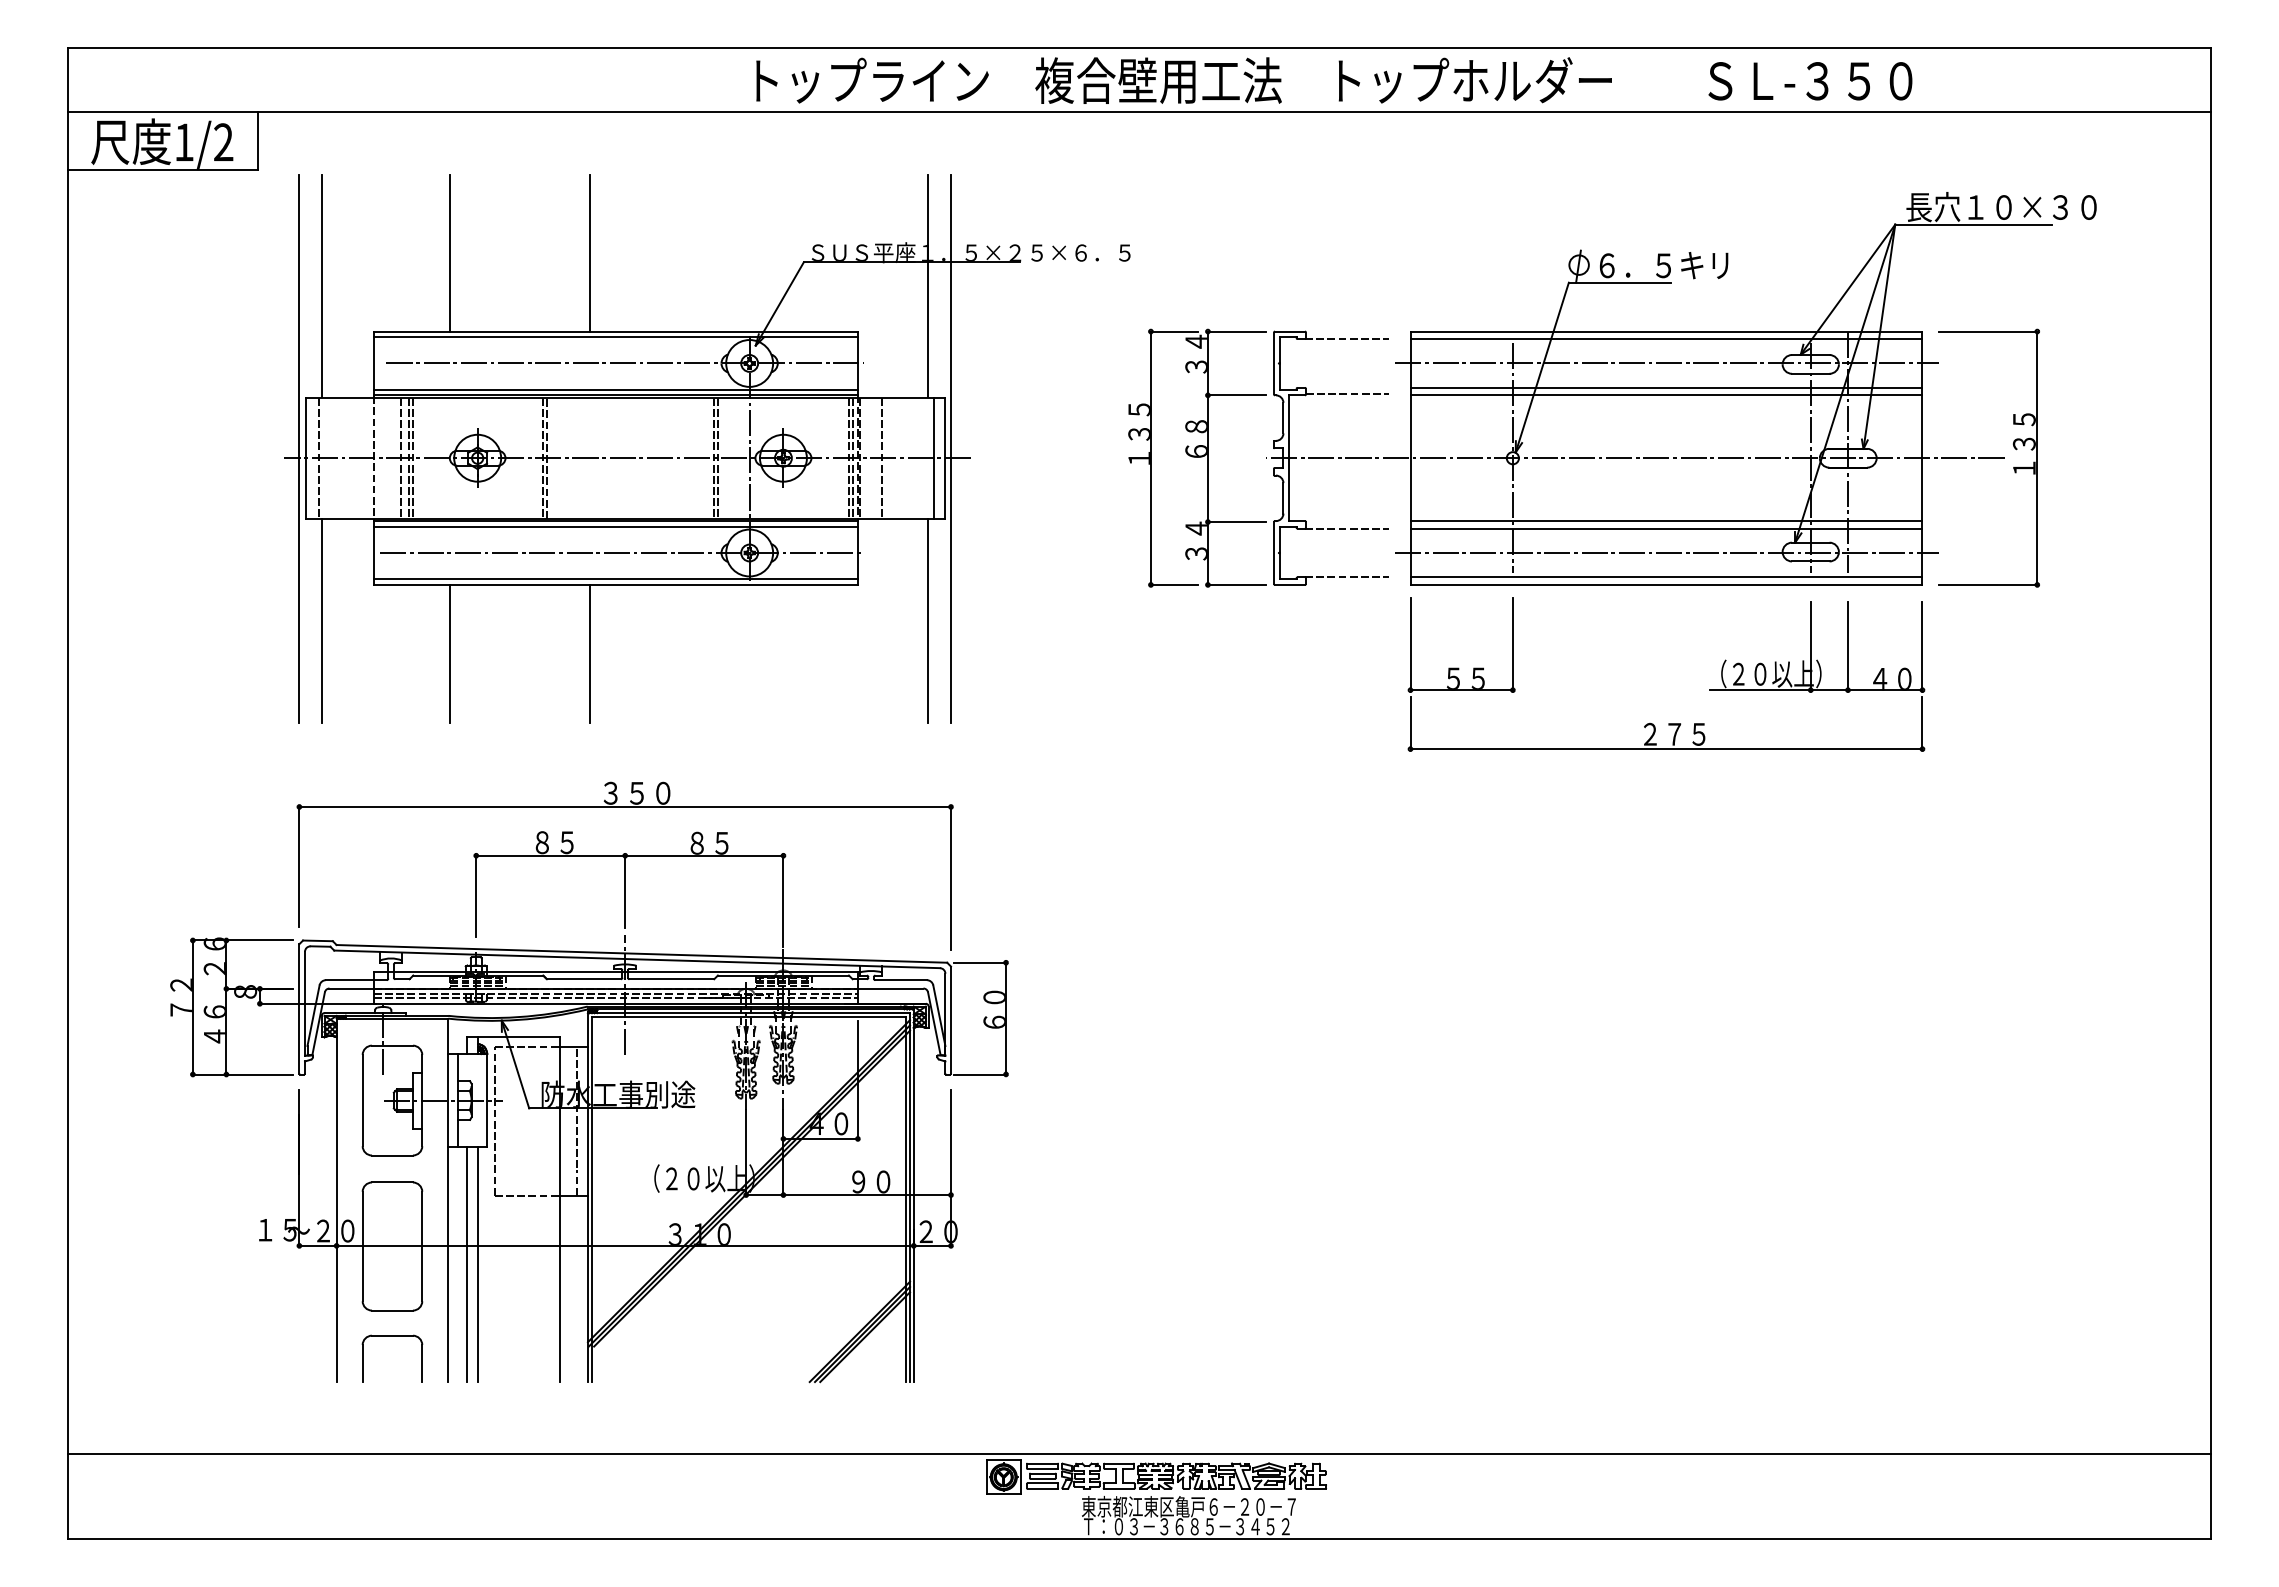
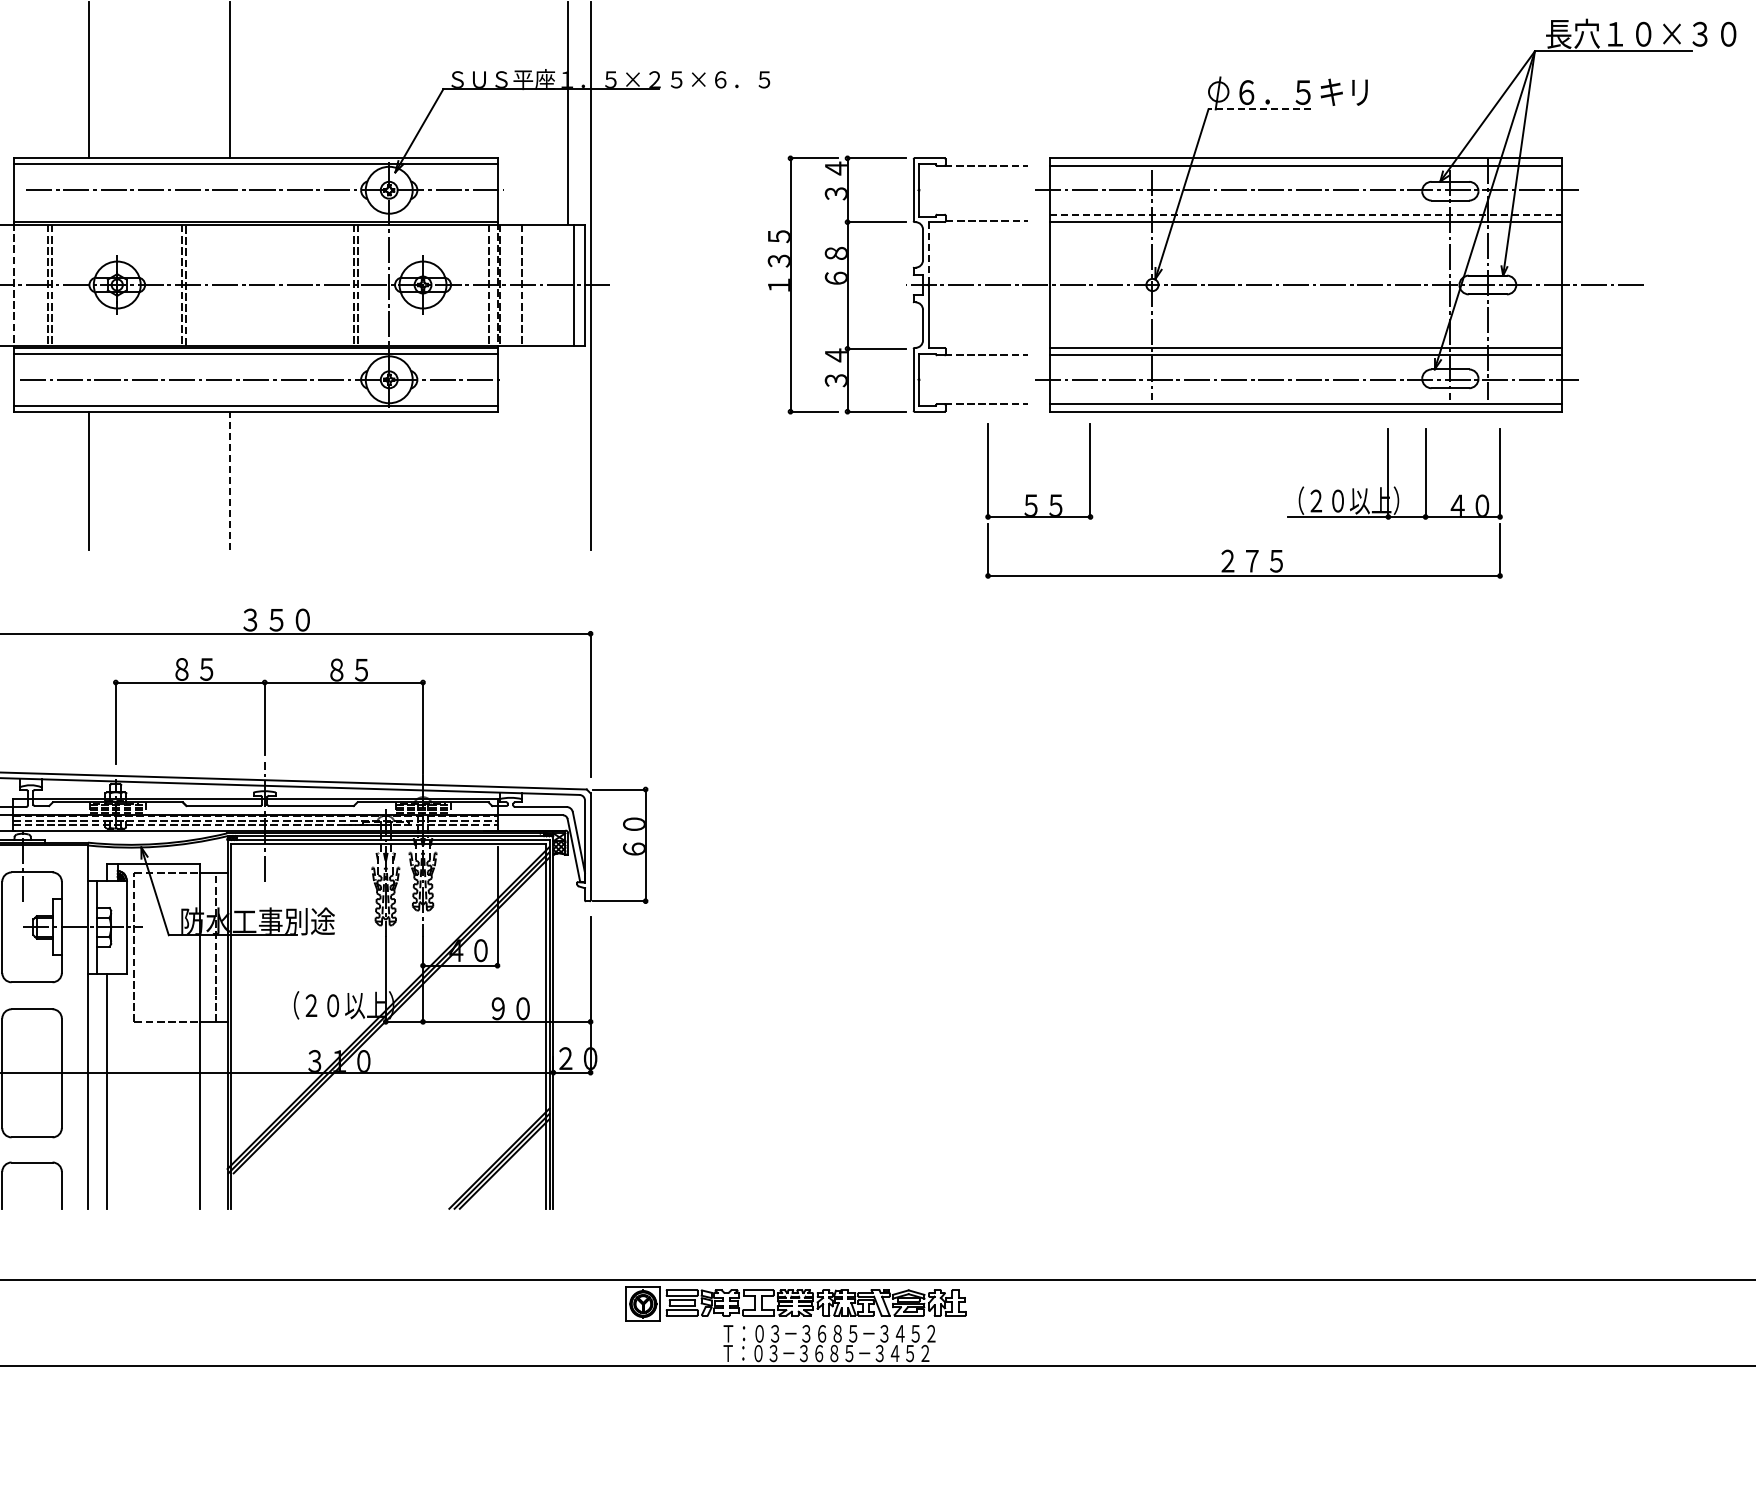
line: (1619, 282) -> (1259, 109), solid -> dashed
line: (1666, 387) -> (1306, 214), solid -> dashed
line: (615, 389) -> (255, 216), removed
line: (1289, 427) -> (929, 254), solid -> dashed
part: (2013, 447) -> (1653, 274), removed
line: (401, 457) -> (41, 284), removed
line: (852, 457) -> (492, 284), removed
line: (928, 620) -> (568, 447), removed
line: (590, 653) -> (230, 480), solid -> dashed
part: (1709, 689) -> (1287, 516), moved
line: (478, 1264) -> (118, 1091), removed
text: (1188, 1506) -> (828, 1333), 東京都江東区亀戸６－２０－７ -> Ｔ：０３－３６８５－３４５２

